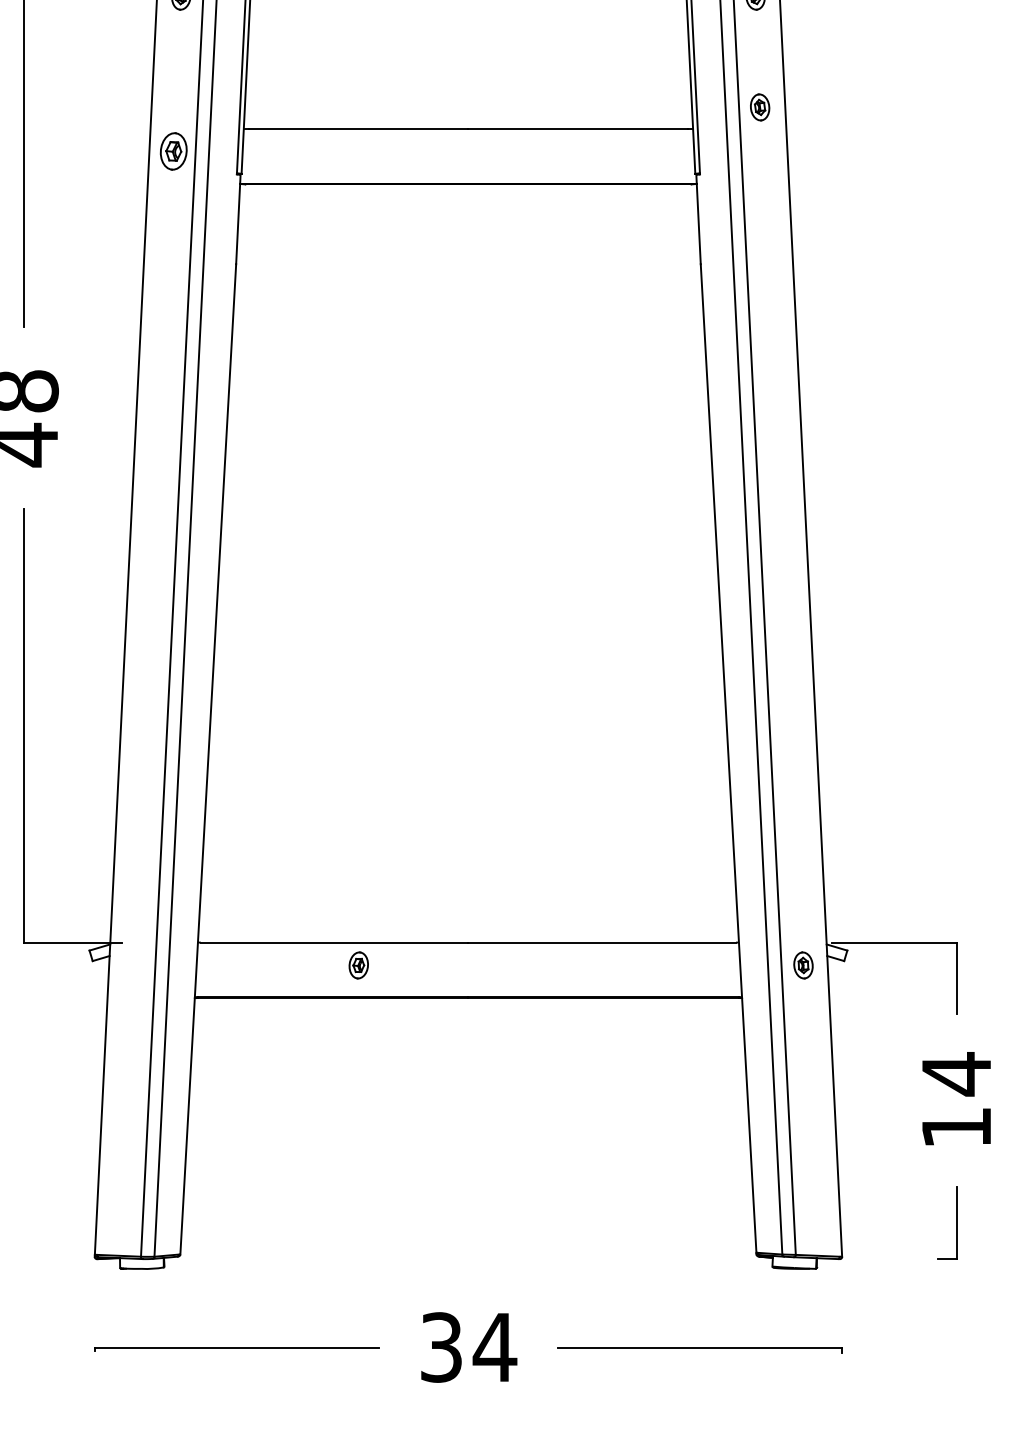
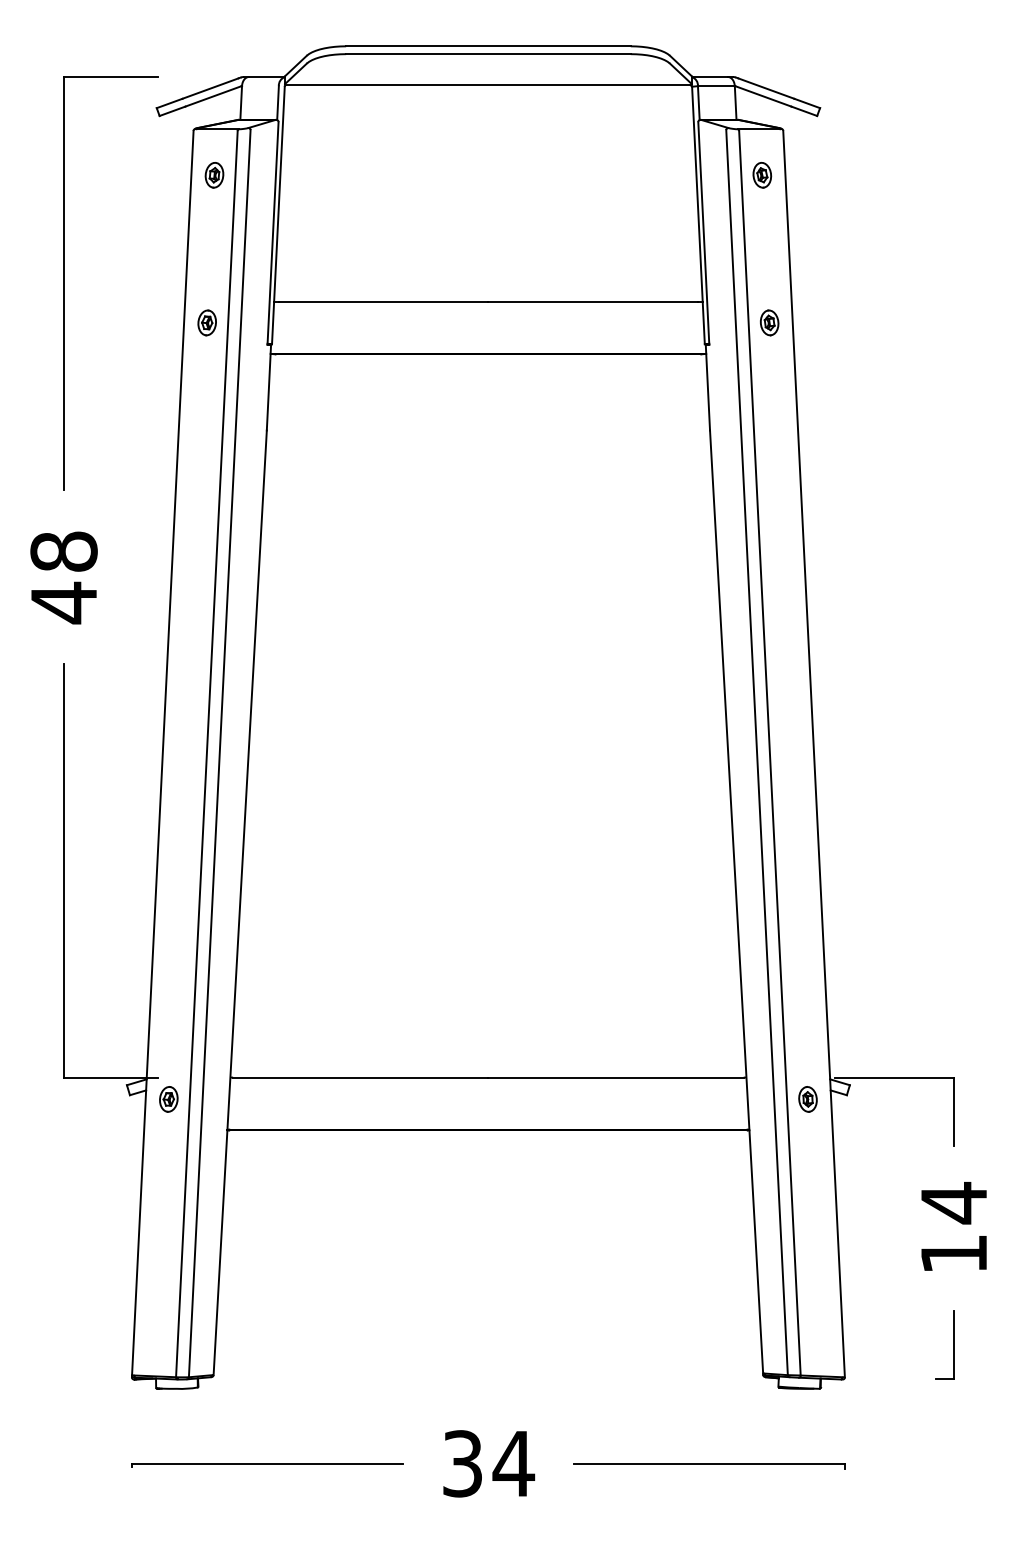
part: (759, 107) -> (769, 322), moved
part: (172, 151) -> (206, 322), size x0.71
part: (358, 965) -> (168, 1099), moved

